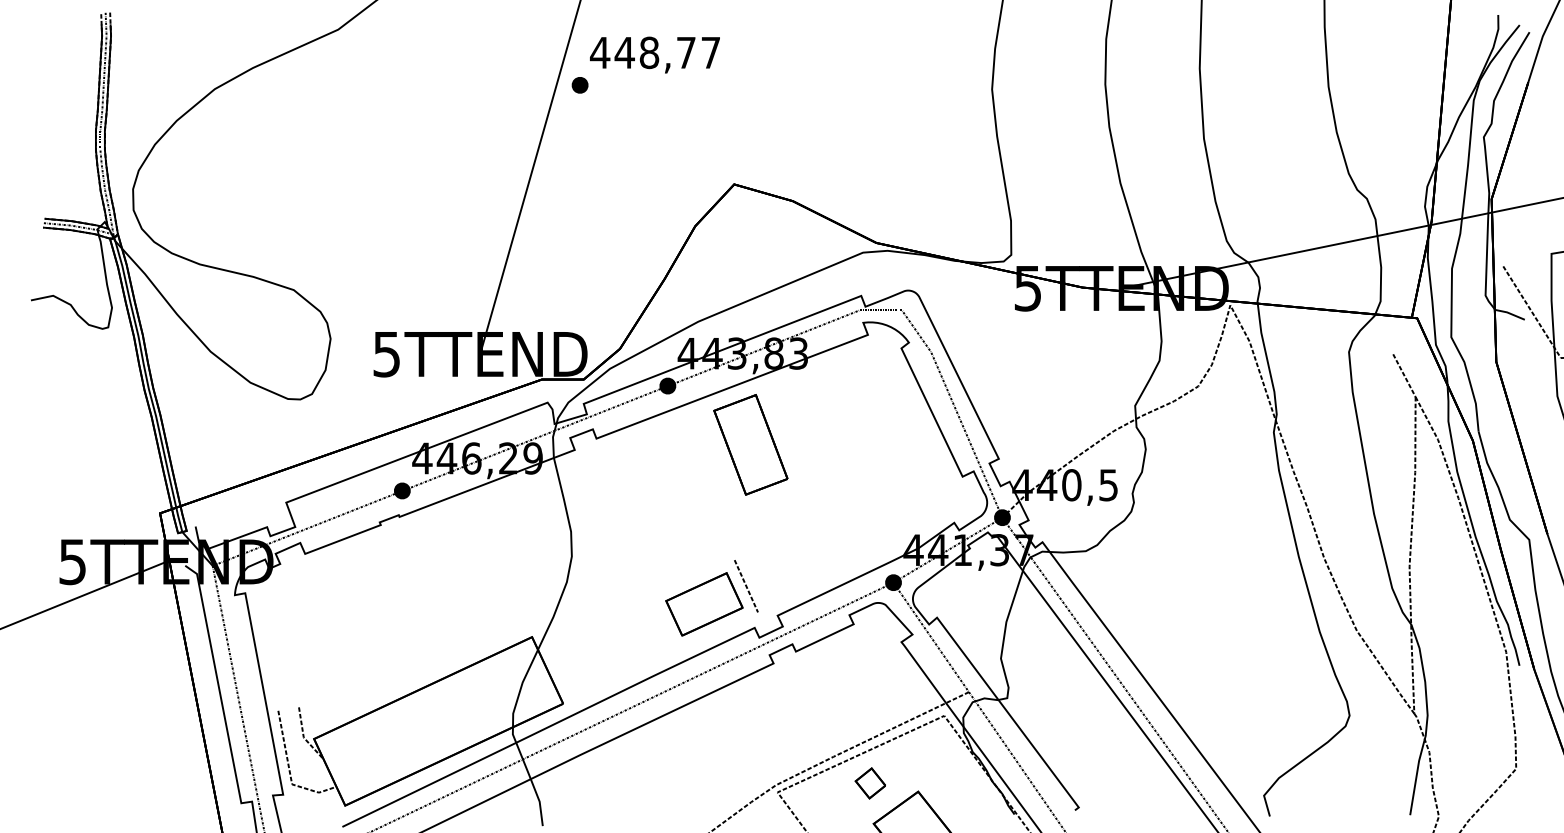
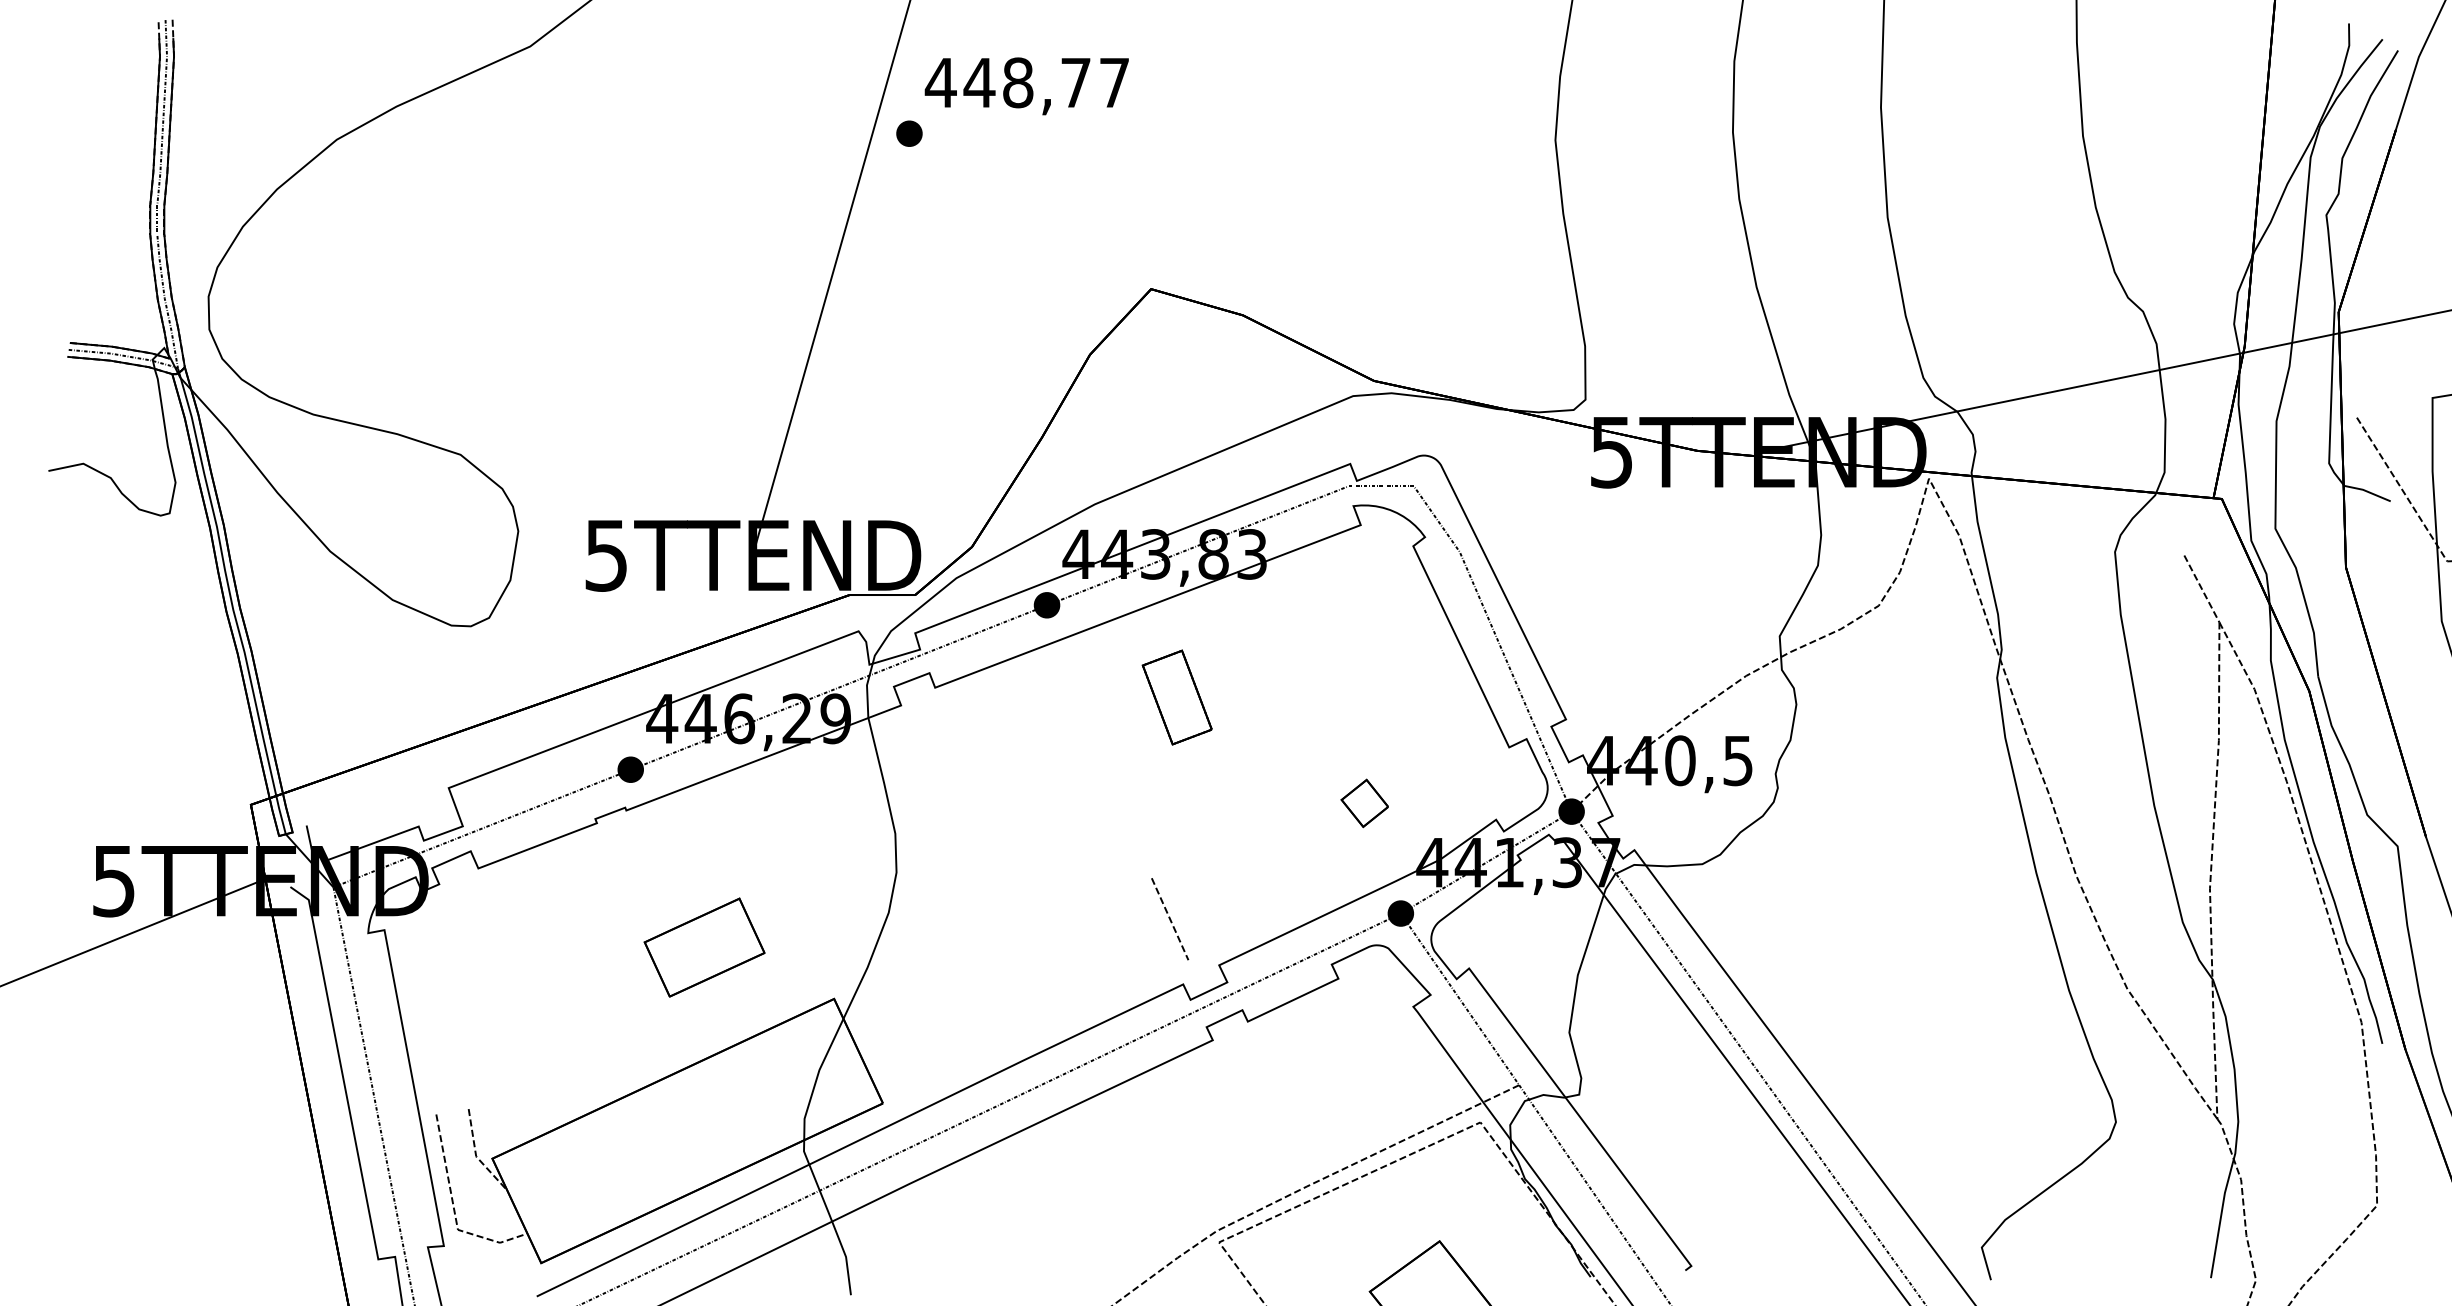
part: (750, 444) -> (1176, 696), size x0.6
part: (704, 604) -> (704, 947), moved
part: (869, 783) -> (1363, 803), moved

